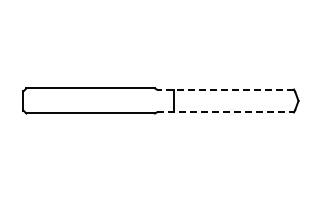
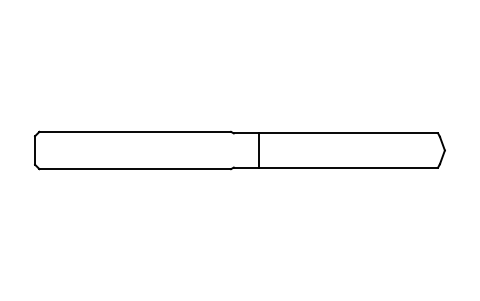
line: (225, 89) -> (336, 133), dashed -> solid
line: (225, 112) -> (336, 167), dashed -> solid

